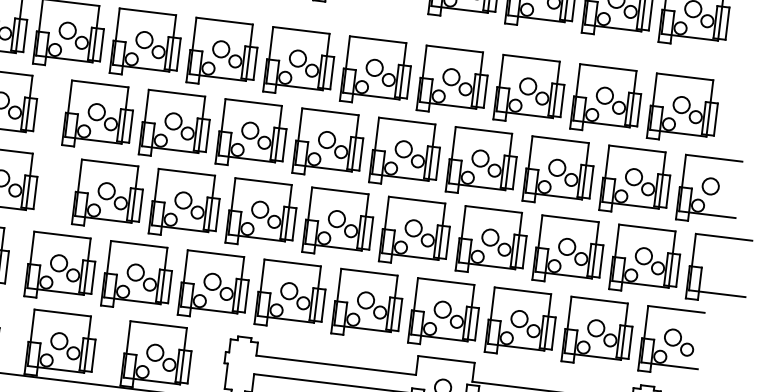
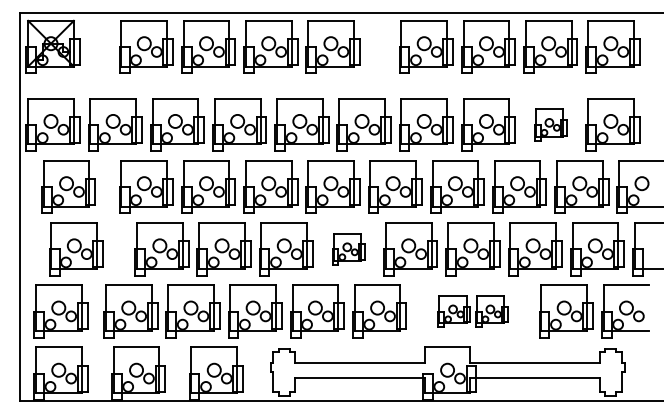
part: (606, 99) -> (550, 124), size x0.6
part: (338, 223) -> (348, 249), size x0.6
part: (482, 318) -> (472, 311), size x0.6

